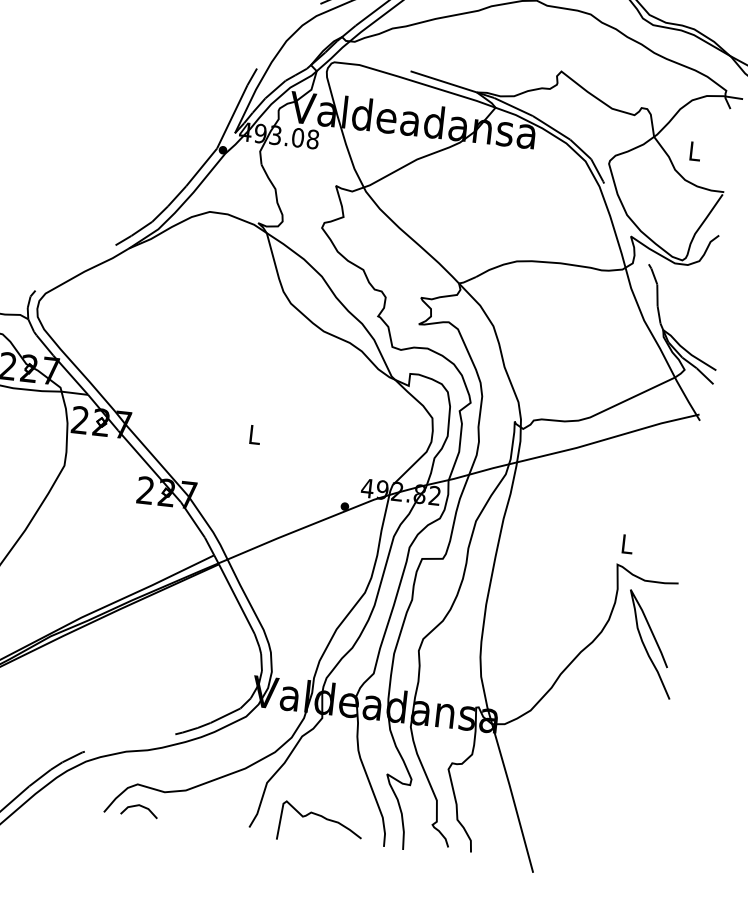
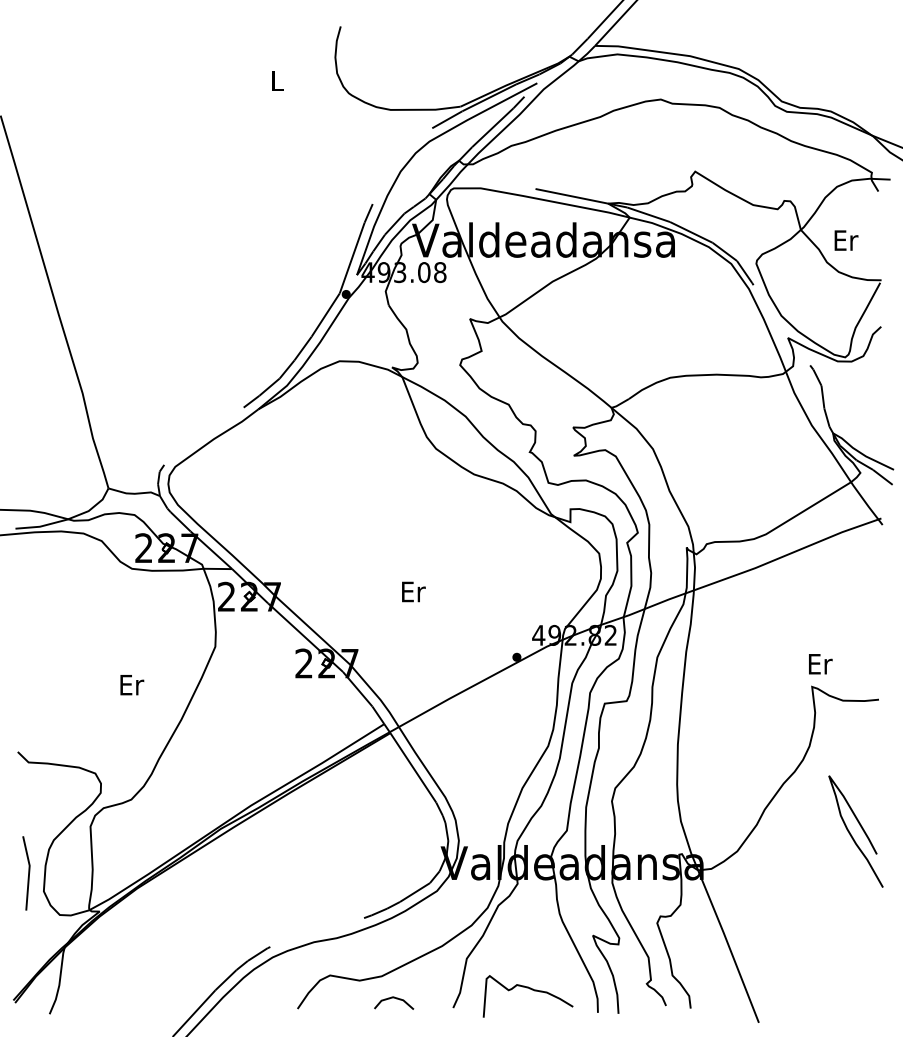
text: (695, 151) -> (846, 240), L -> Er
text: (255, 434) -> (413, 591), L -> Er
text: (627, 544) -> (820, 664), L -> Er
curve: (645, 646) -> (851, 834), moved
line: (142, 807) -> (396, 999), moved

